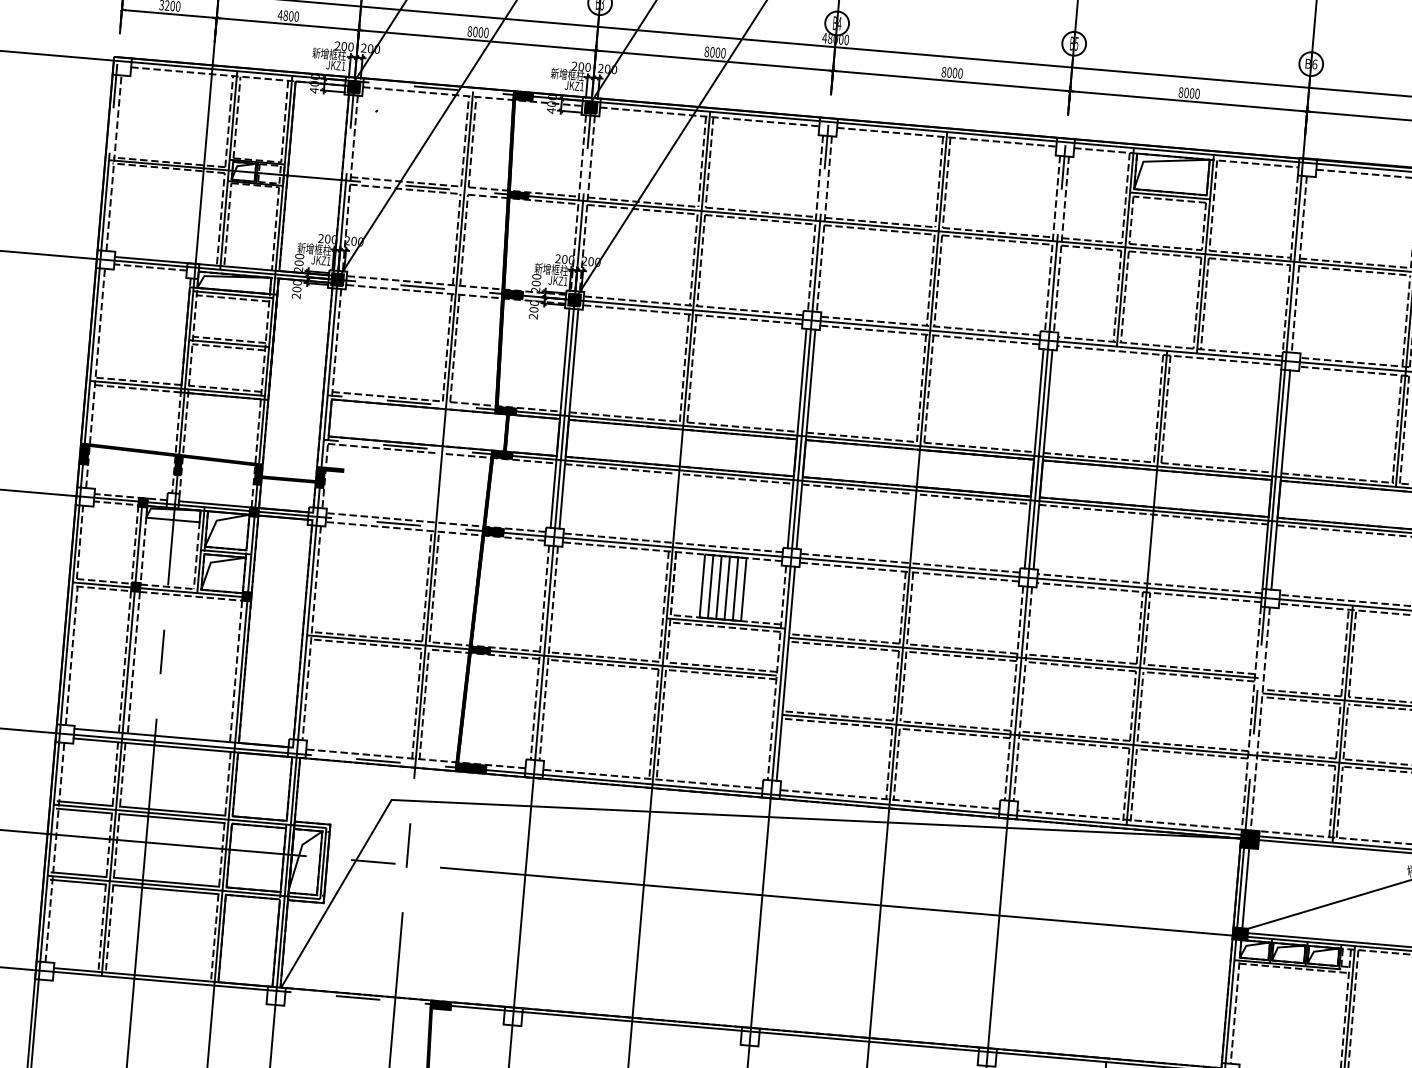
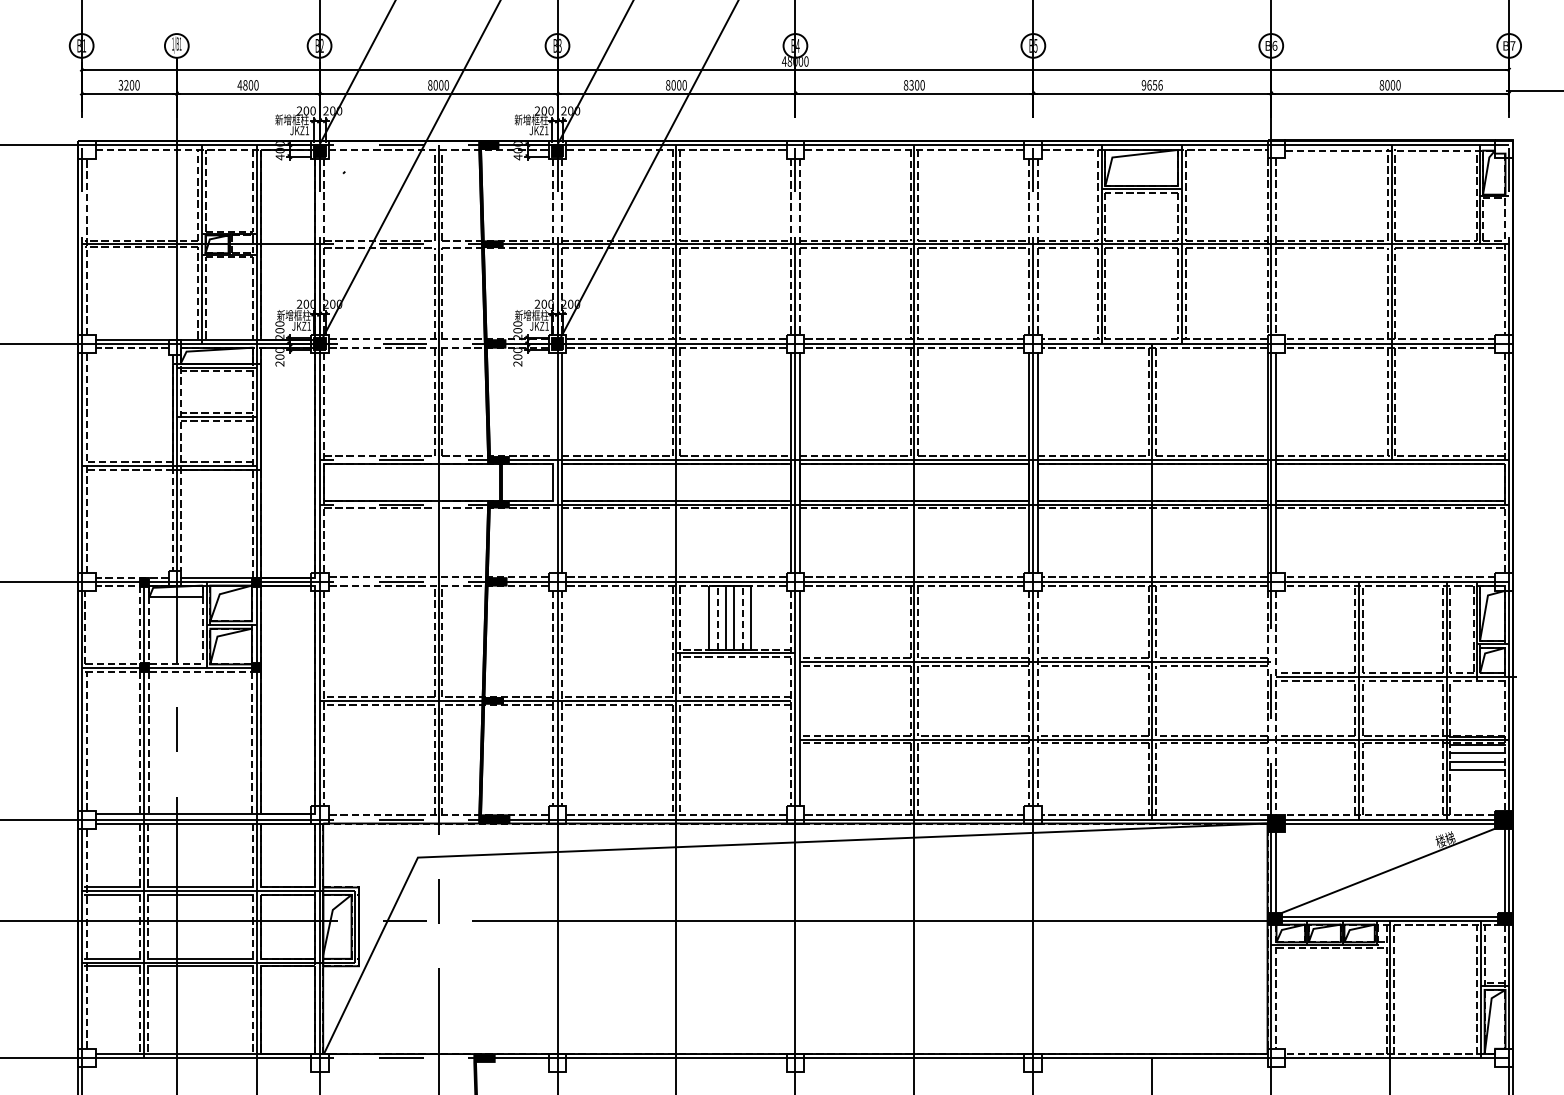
text: (949, 72) -> (911, 85), 8000 -> 8300
text: (1188, 93) -> (1151, 85), 8000 -> 9656
line: (560, 417) -> (553, 462), removed
fill: (211, 467) -> (209, 541), removed
line: (710, 586) -> (717, 617), solid -> dashed
line: (735, 588) -> (742, 617), solid -> dashed

